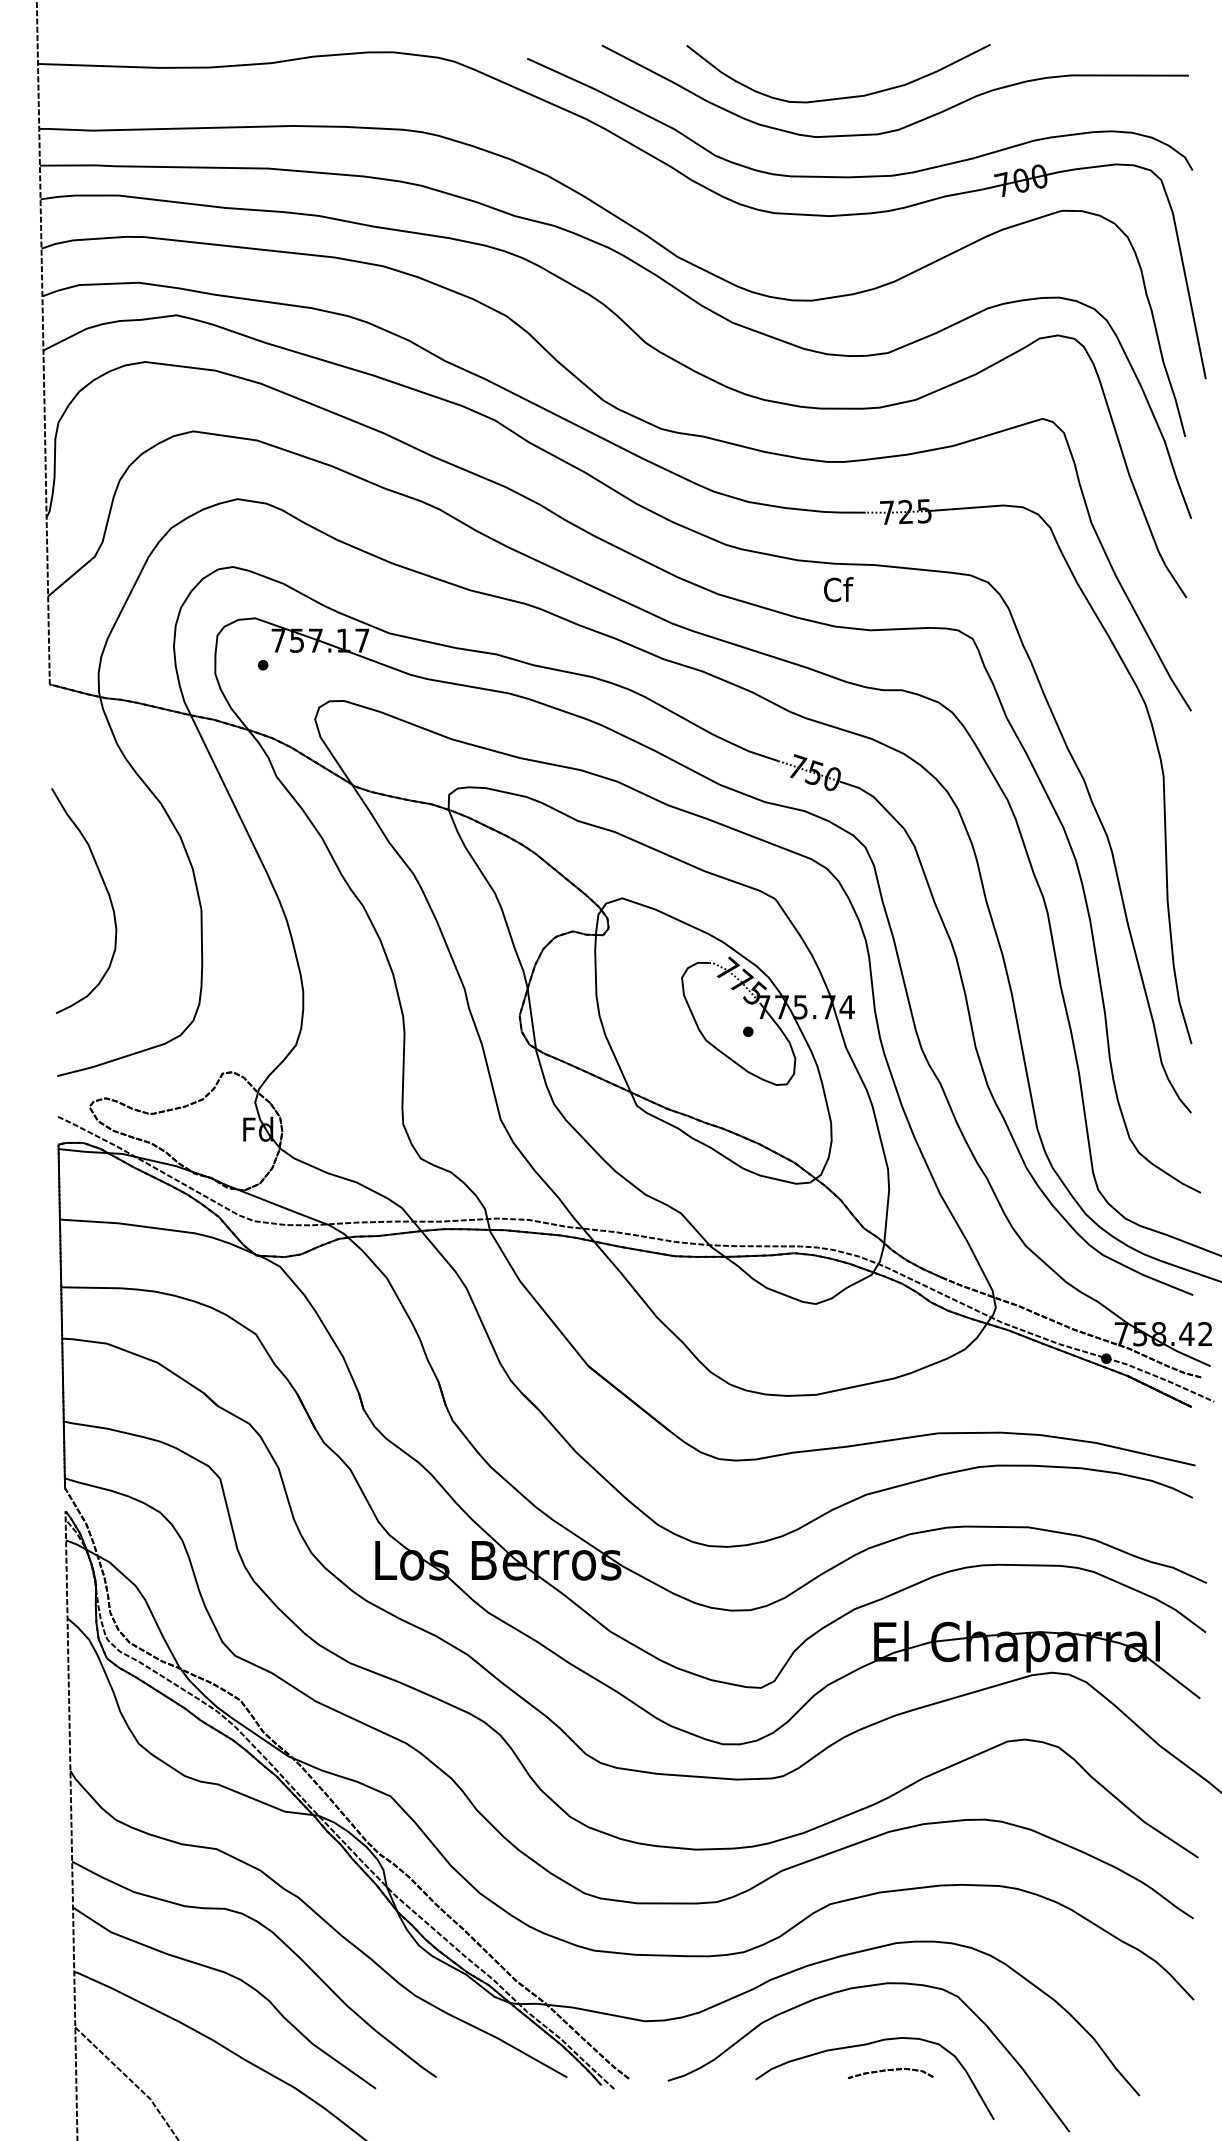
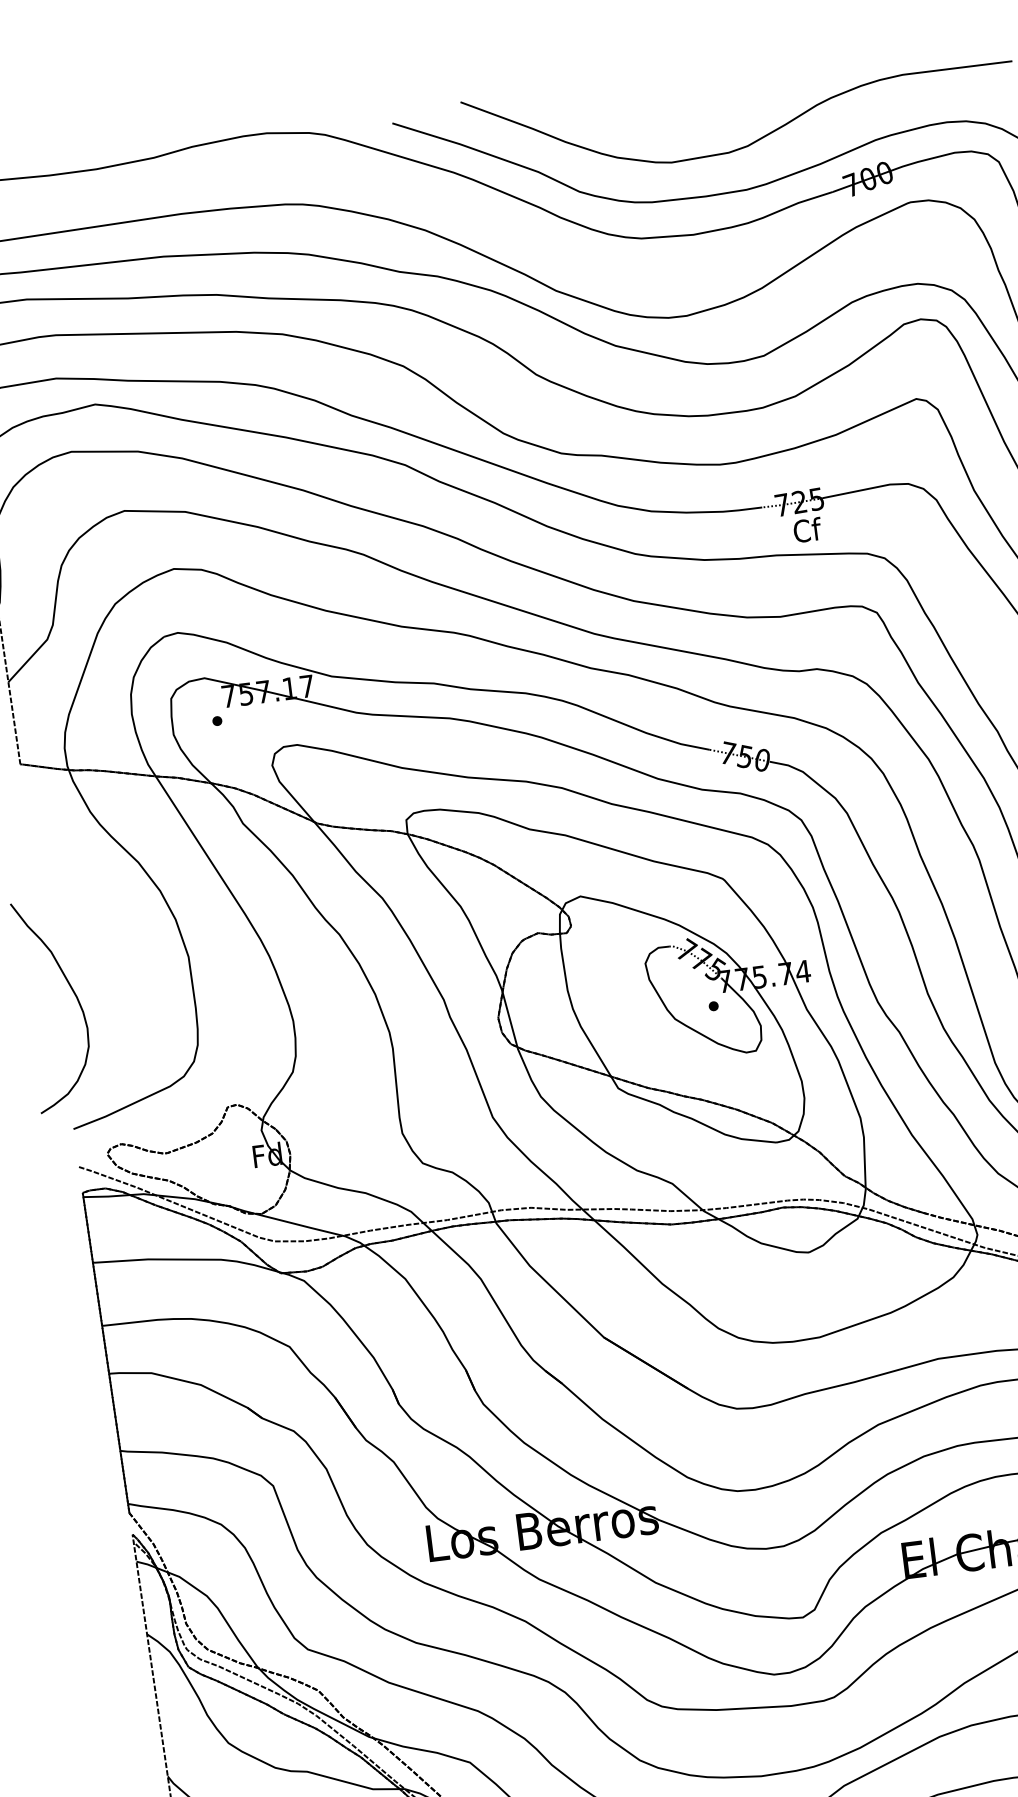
curve: (838, 97) -> (687, 122), removed
text: (838, 589) -> (807, 530), moved
curve: (105, 889) -> (72, 992), moved

